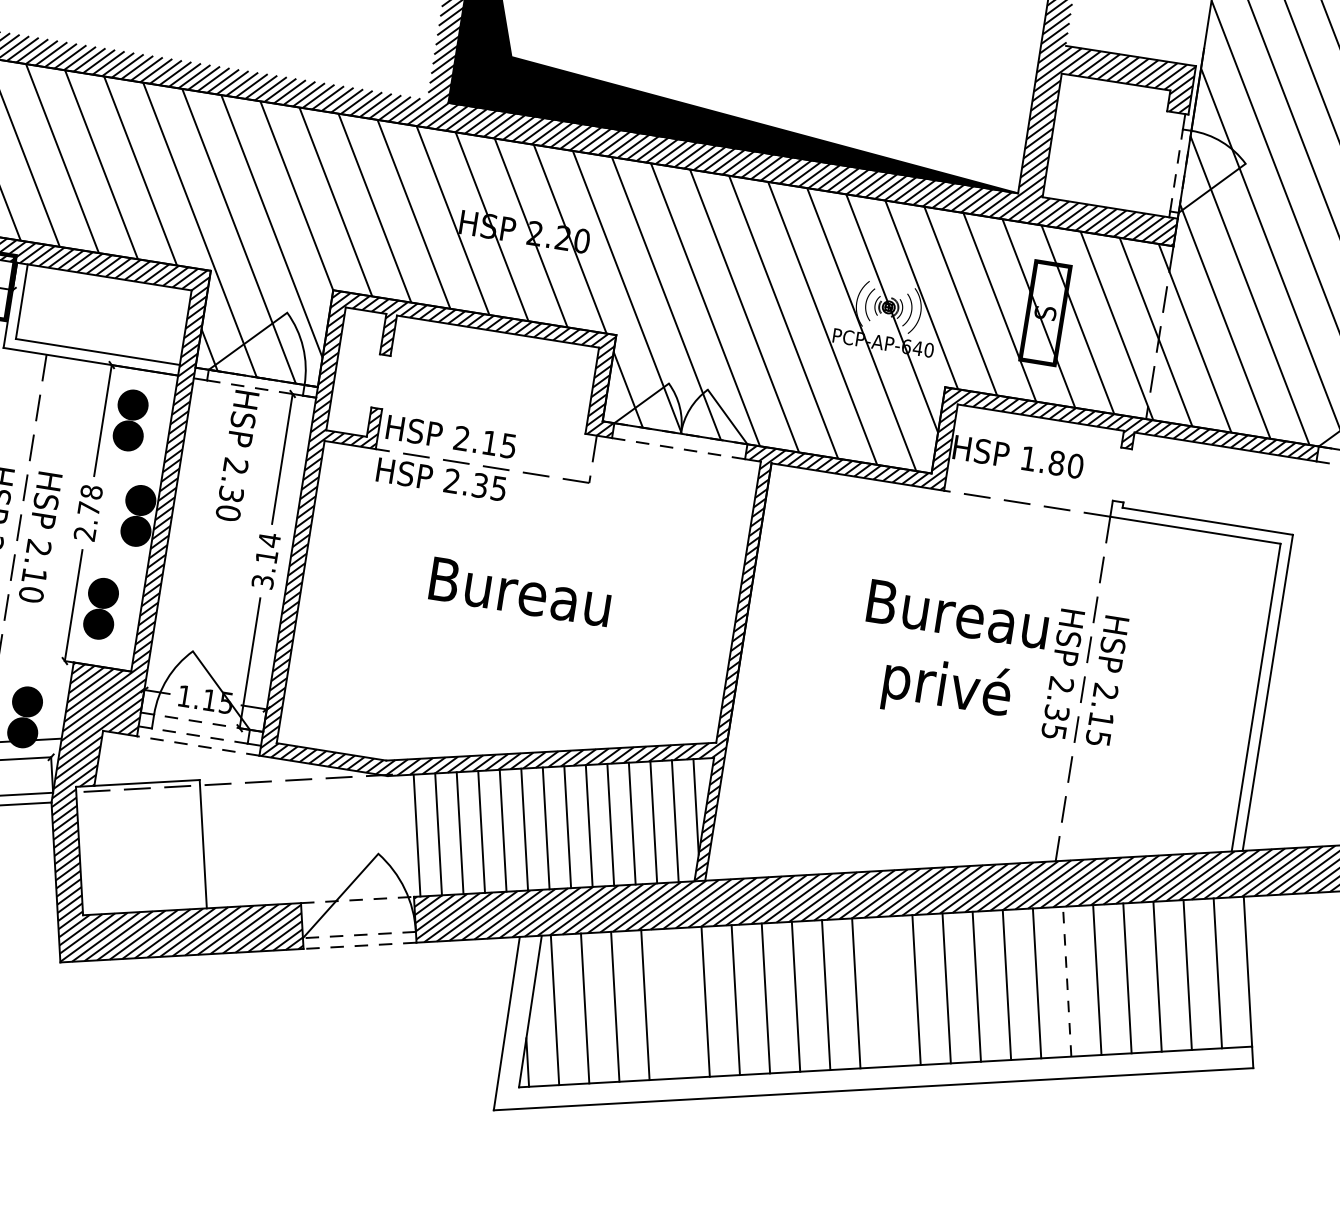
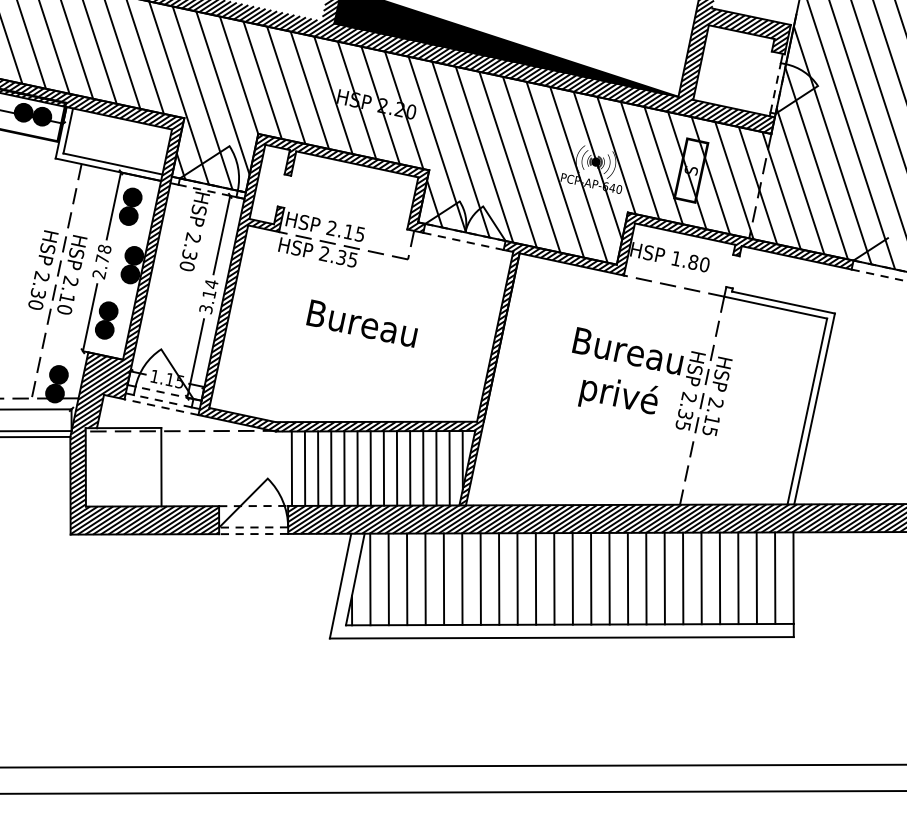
line: (1067, 981) -> (683, 578), dashed -> solid
line: (885, 991) -> (572, 578), added
line: (674, 1003) -> (443, 579), added

